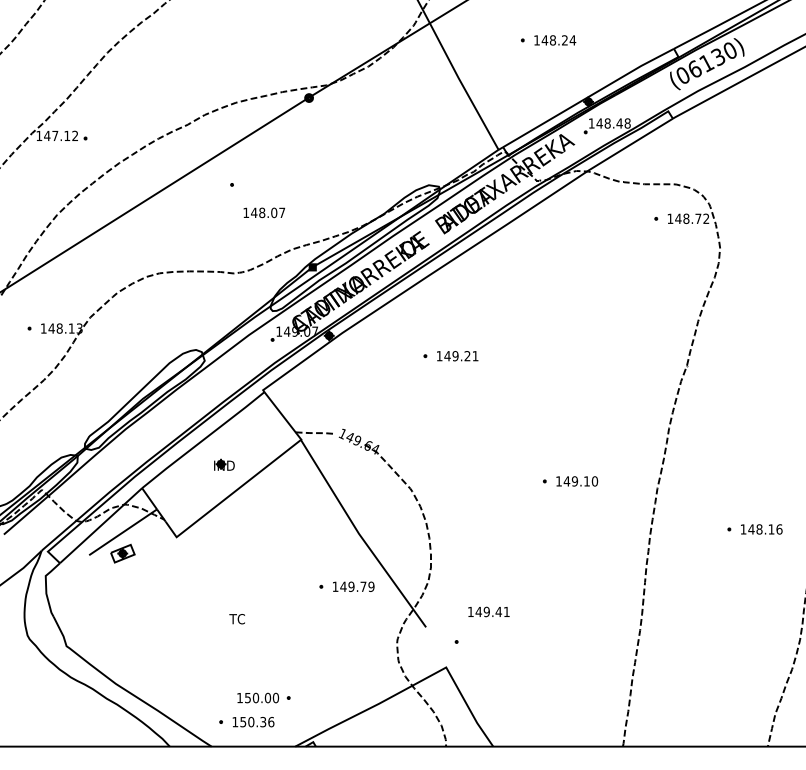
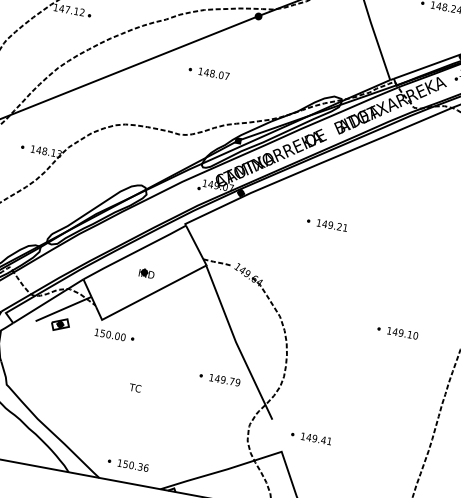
text: (263, 212) -> (213, 73), moved
text: (488, 611) -> (316, 438), moved
part: (263, 697) -> (114, 335), moved

